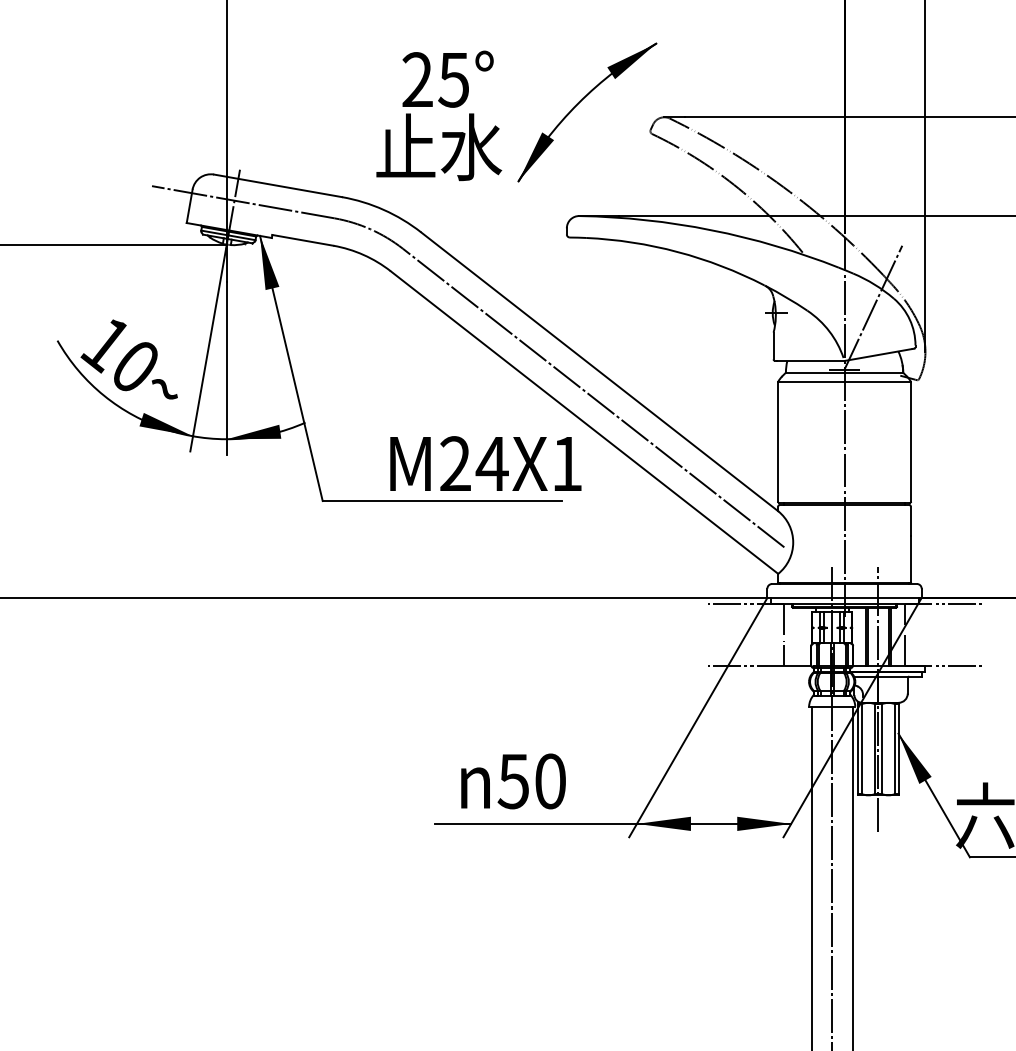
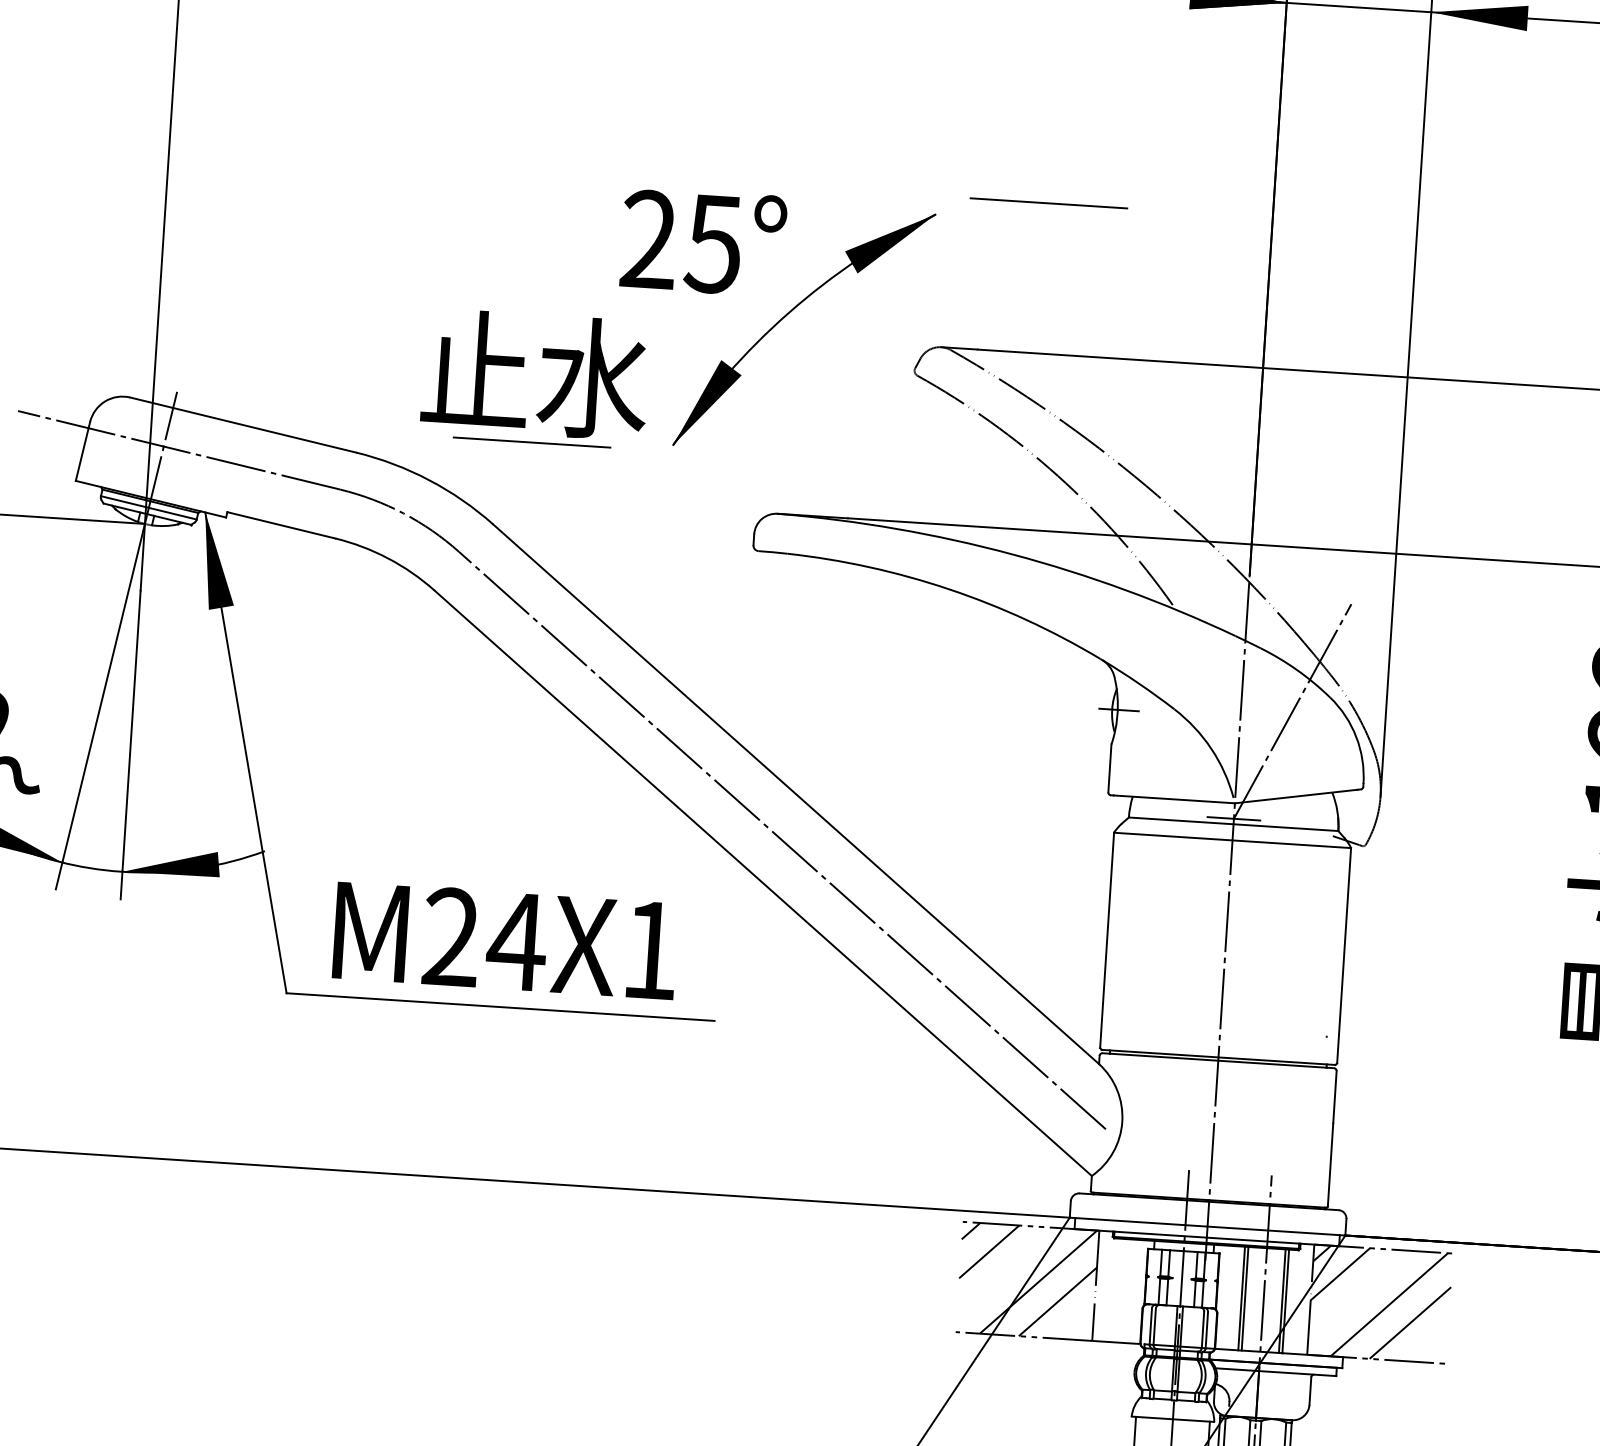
line: (719, 33) -> (1049, 203), added
text: (447, 78) -> (702, 240), moved
line: (439, 185) -> (531, 443), added
text: (485, 463) -> (504, 940), moved
hatch: (745, 634) -> (1026, 1280), added
hatch: (943, 634) -> (1380, 1303), added

